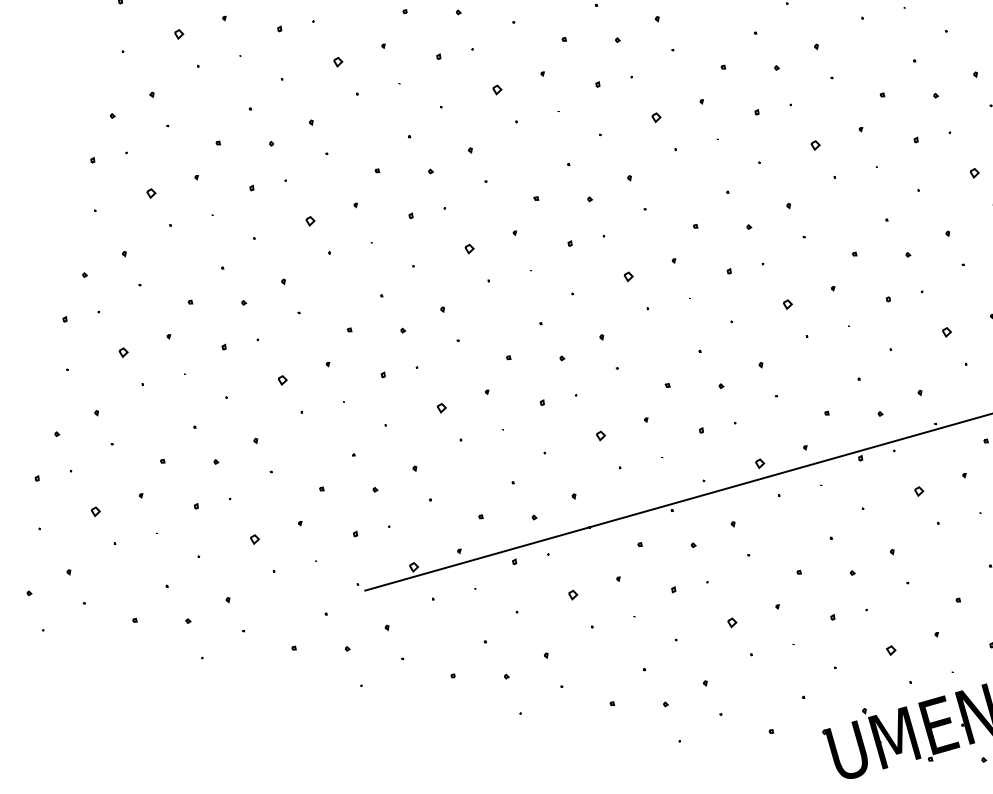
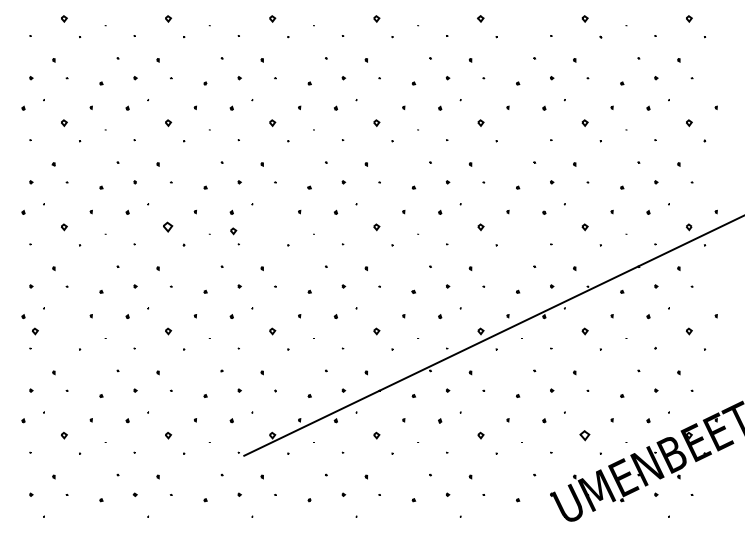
part: (310, 221) -> (168, 227), size x1.6
part: (469, 249) -> (233, 231), moved
part: (123, 352) -> (35, 331), moved
part: (890, 650) -> (584, 435), size x1.6

